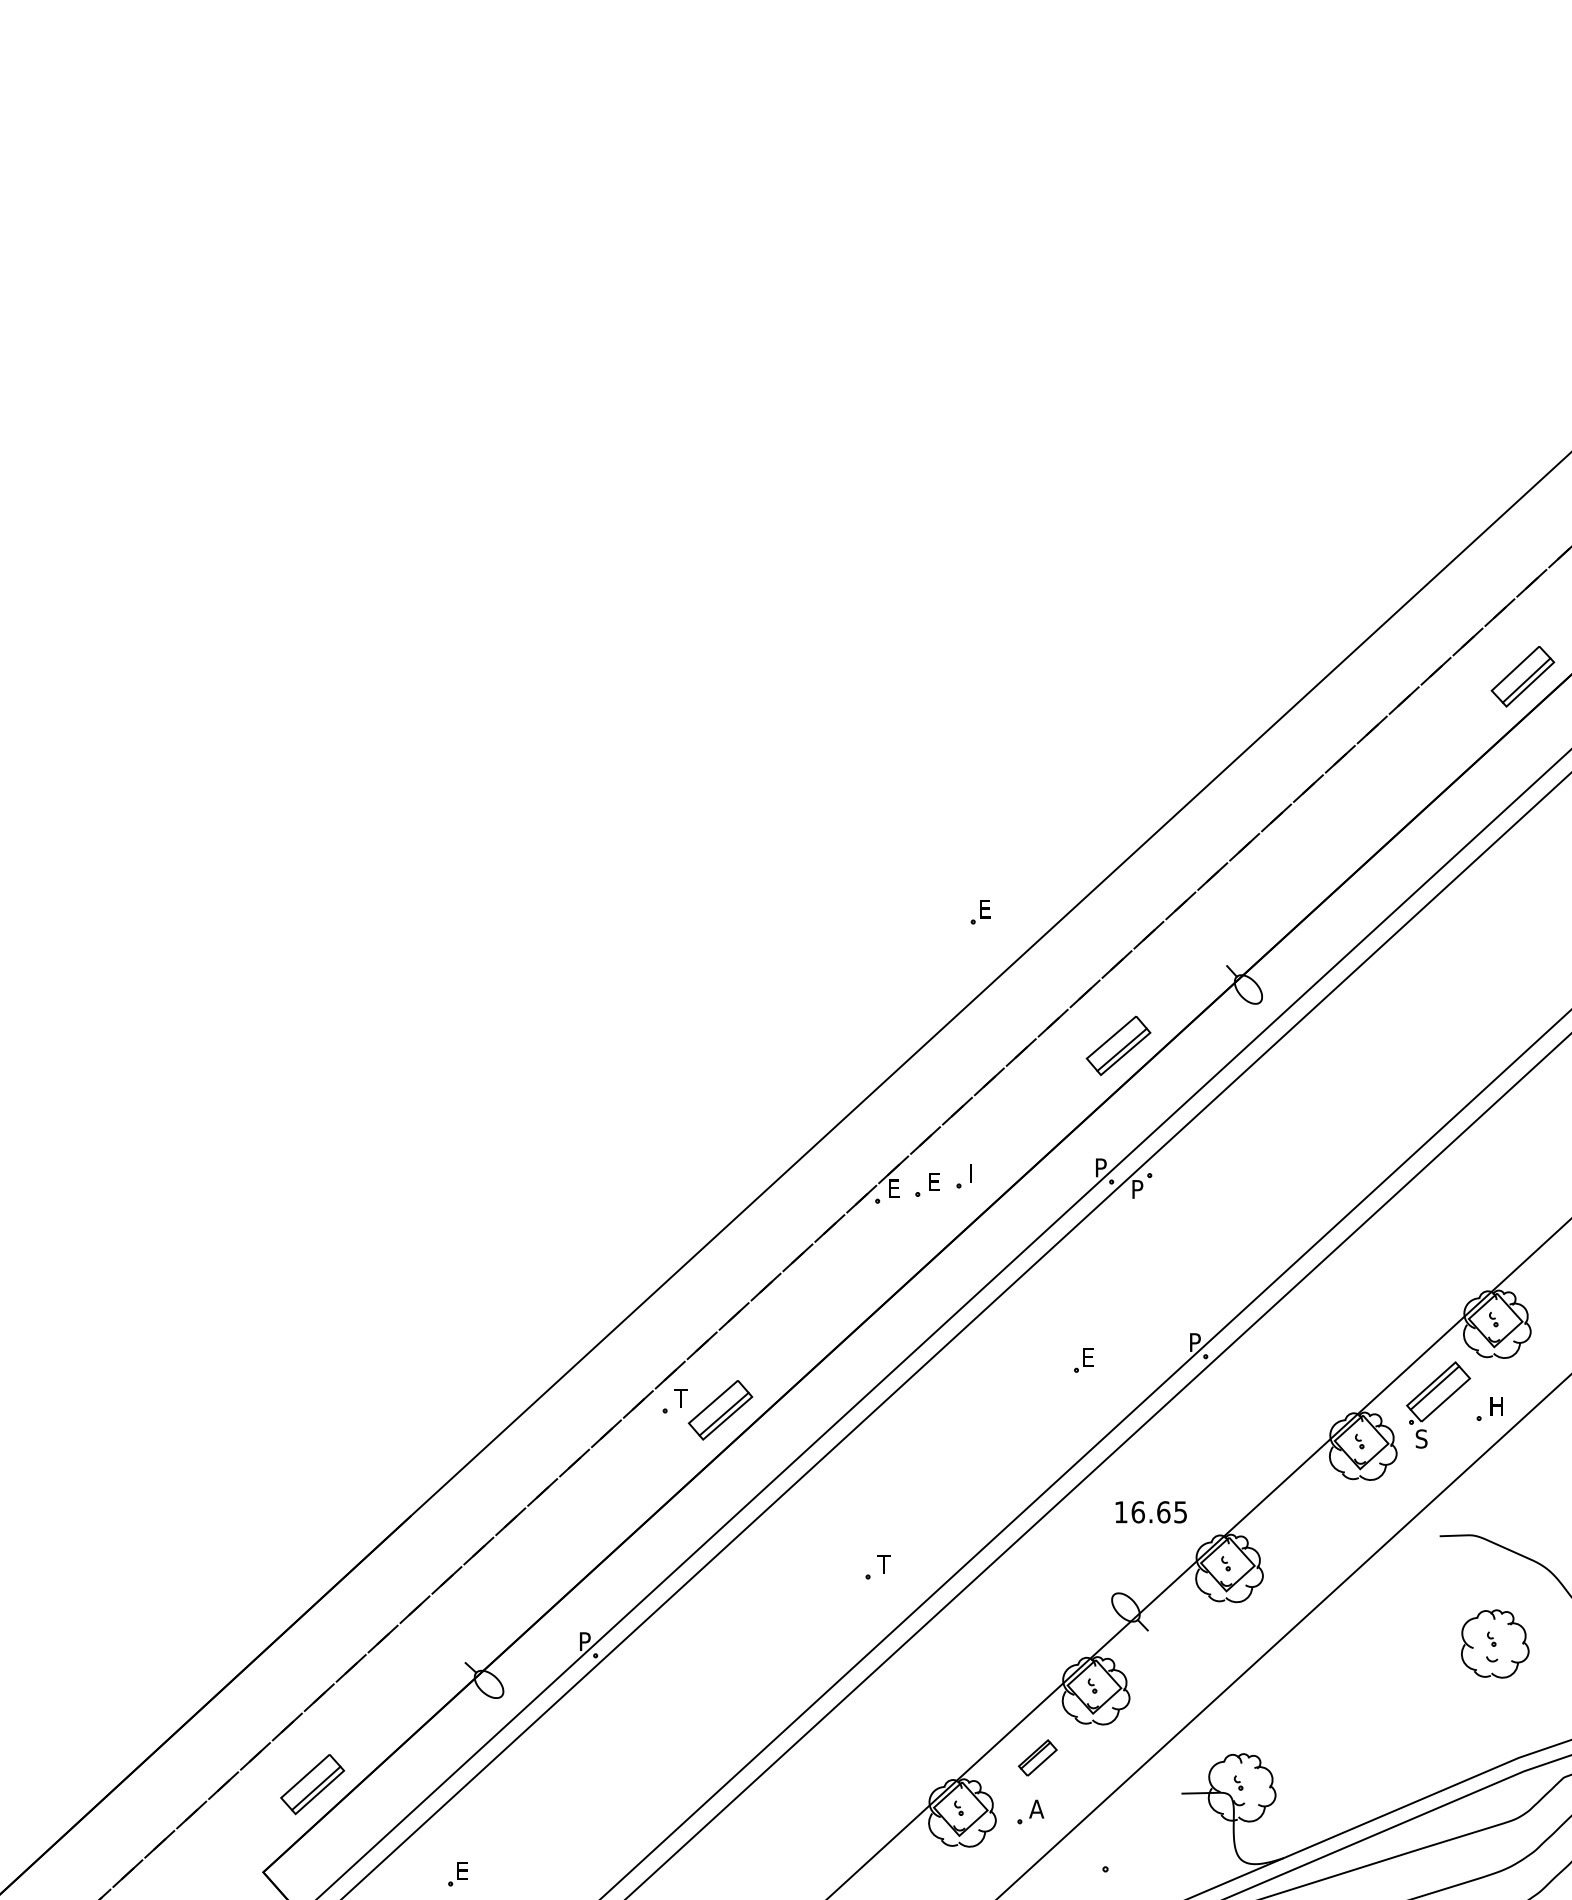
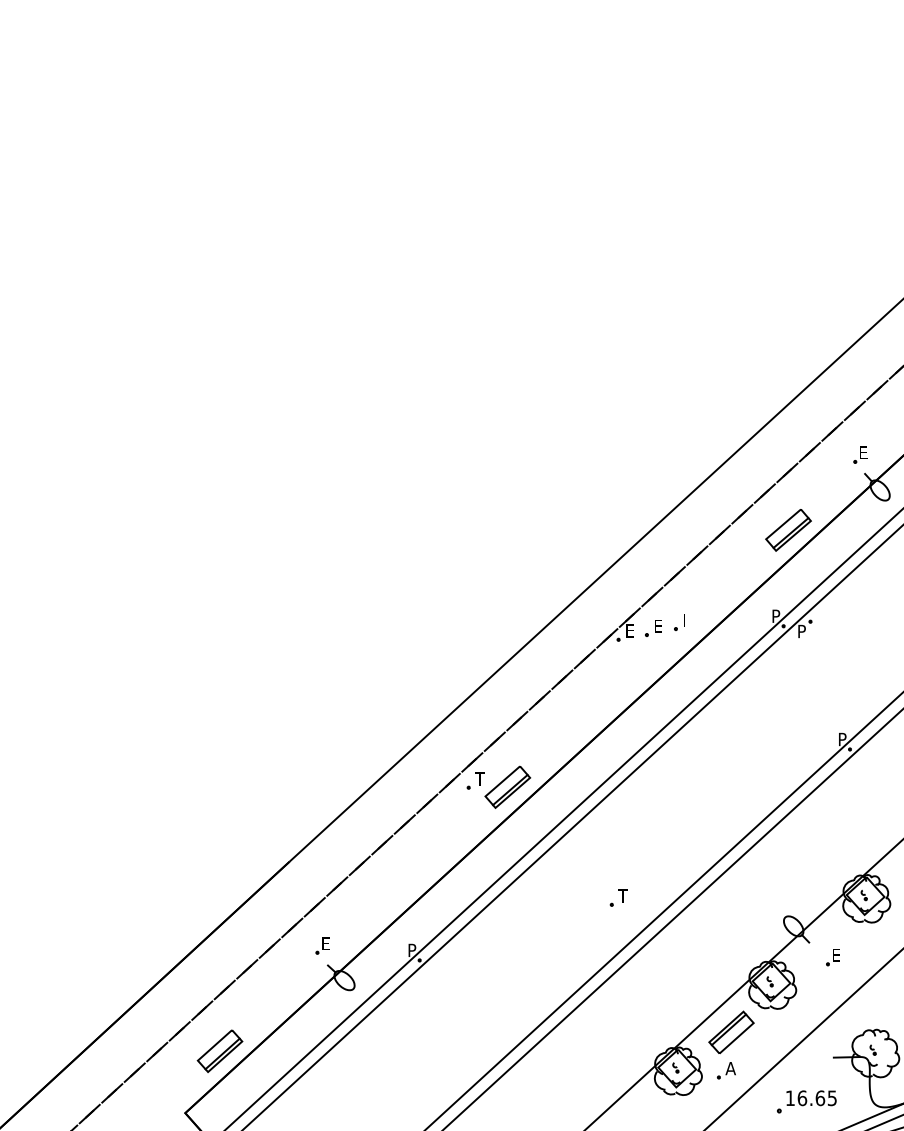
part: (980, 912) -> (860, 455), moved
part: (1083, 1360) -> (832, 957), moved
text: (1150, 1512) -> (811, 1098), moved
part: (1037, 1757) -> (731, 1032), size x1.67
part: (457, 1874) -> (322, 946), moved

